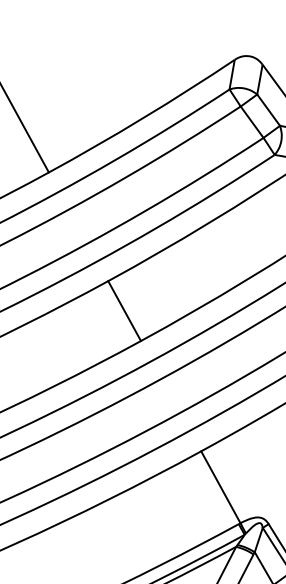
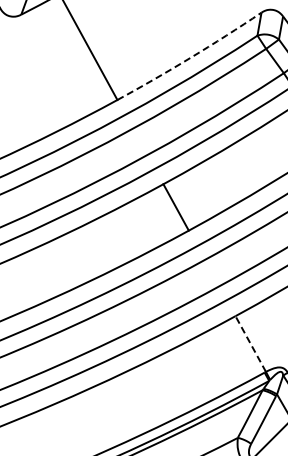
arc: (143, 117) -> (190, 57), solid -> dashed
line: (220, 487) -> (250, 344), solid -> dashed

